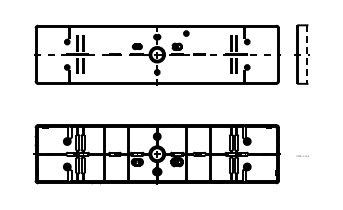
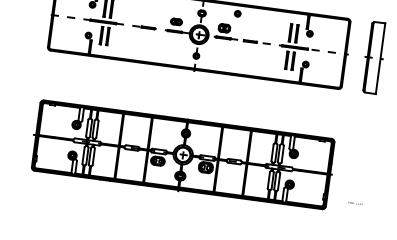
line: (307, 55) -> (380, 59), dashed -> solid
text: (302, 155) -> (355, 202), moved

